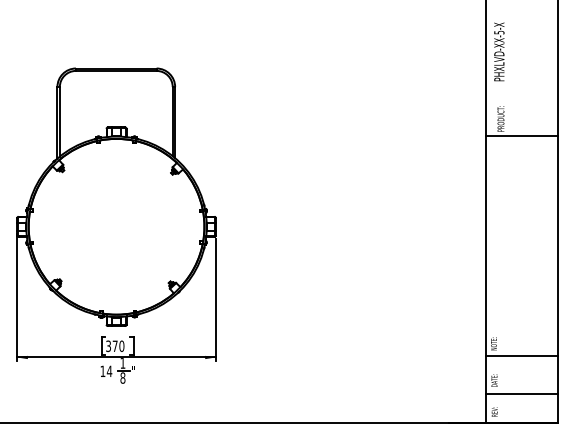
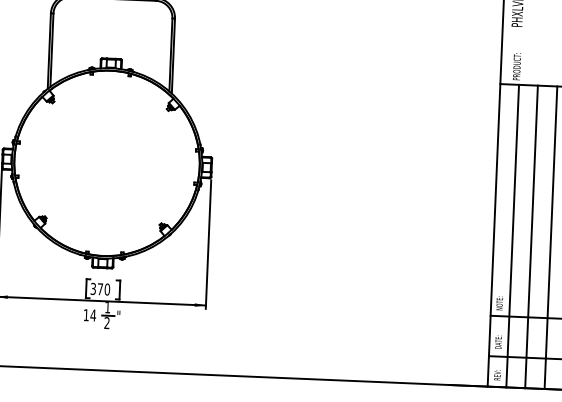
line: (503, 279) -> (512, 236), added
line: (521, 279) -> (531, 236), added
line: (539, 279) -> (550, 237), added
text: (122, 377) -> (106, 322), 8 -> 2

